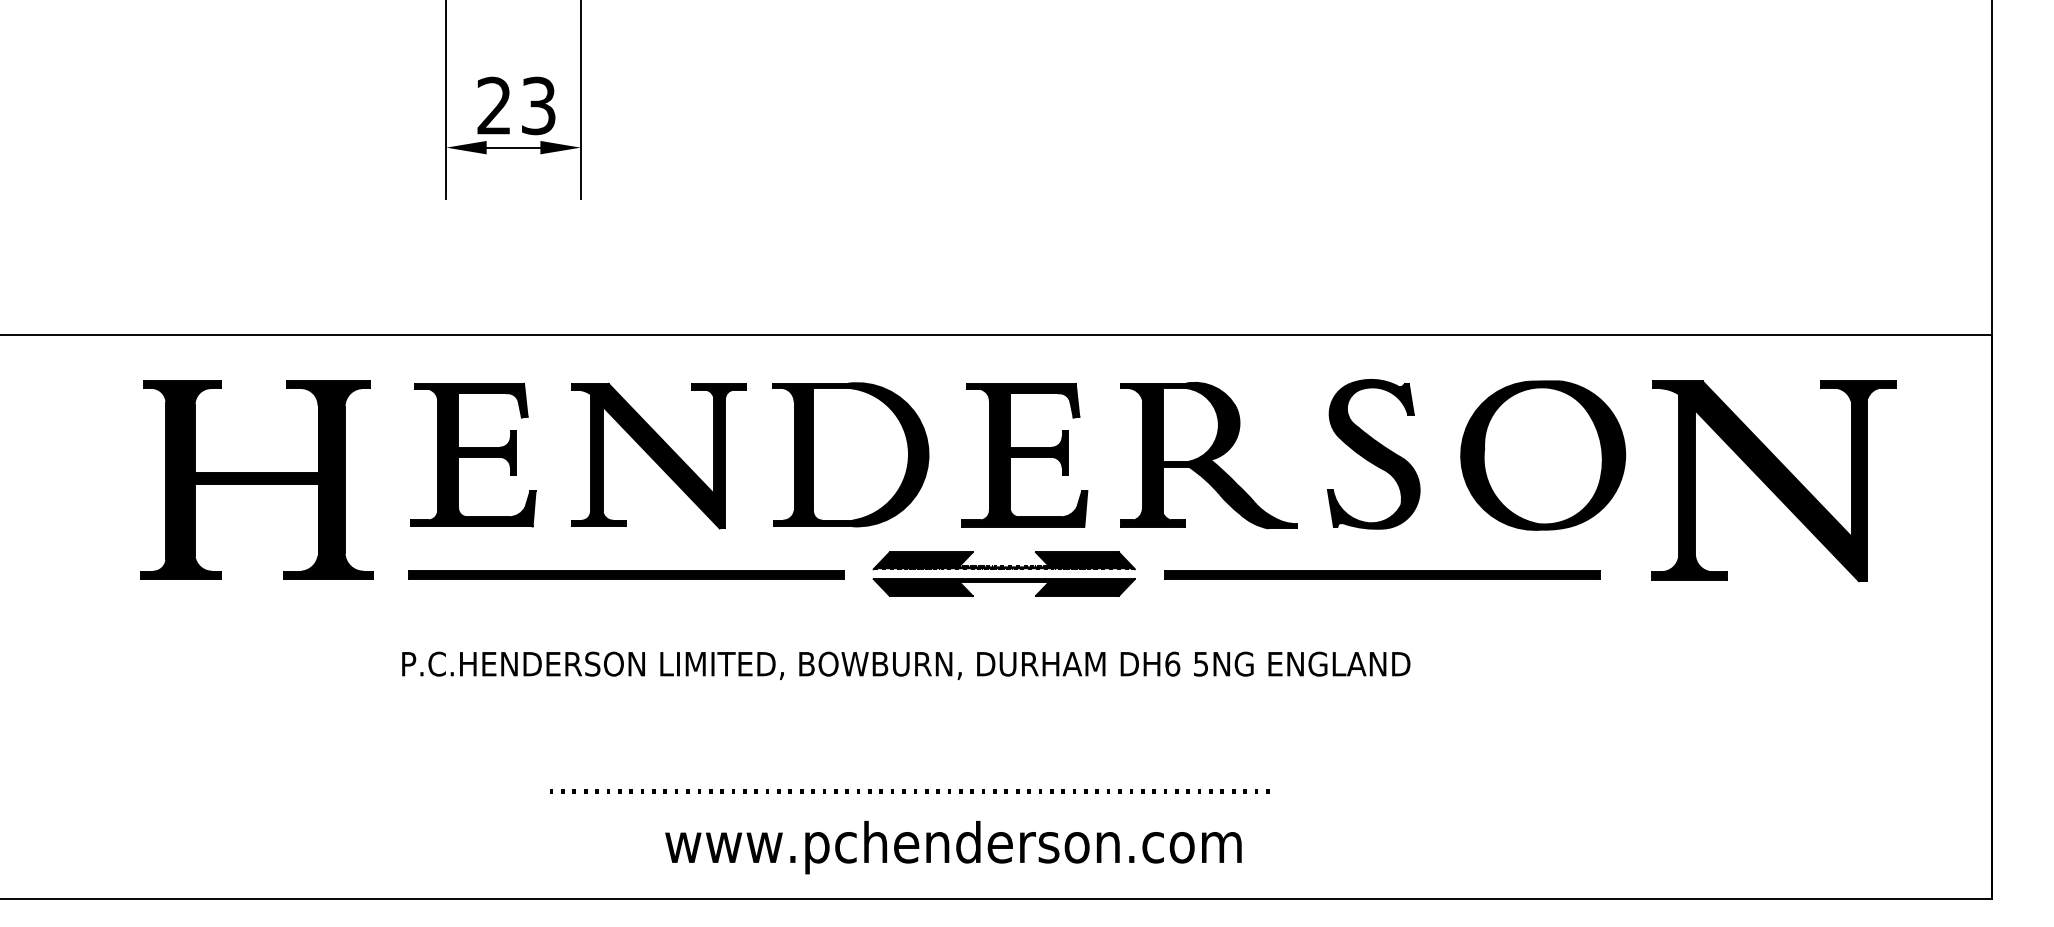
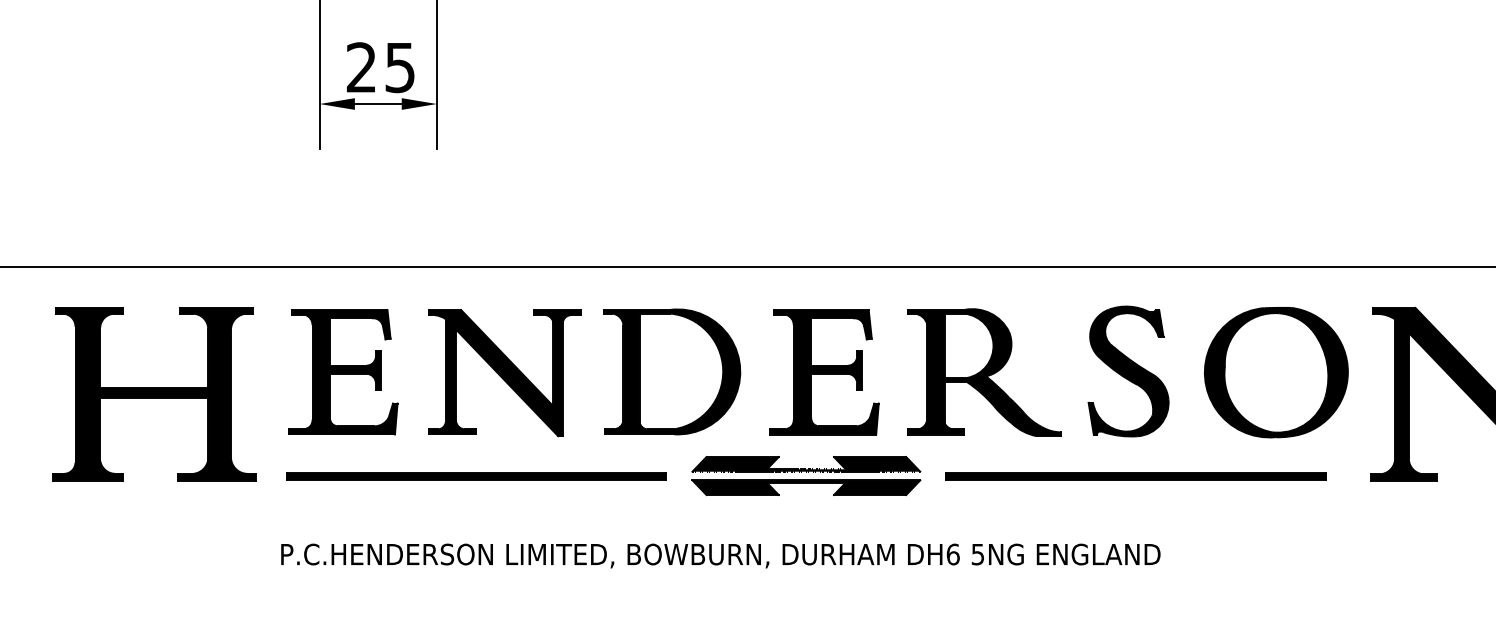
text: (538, 105) -> (400, 67), 23 -> 25

